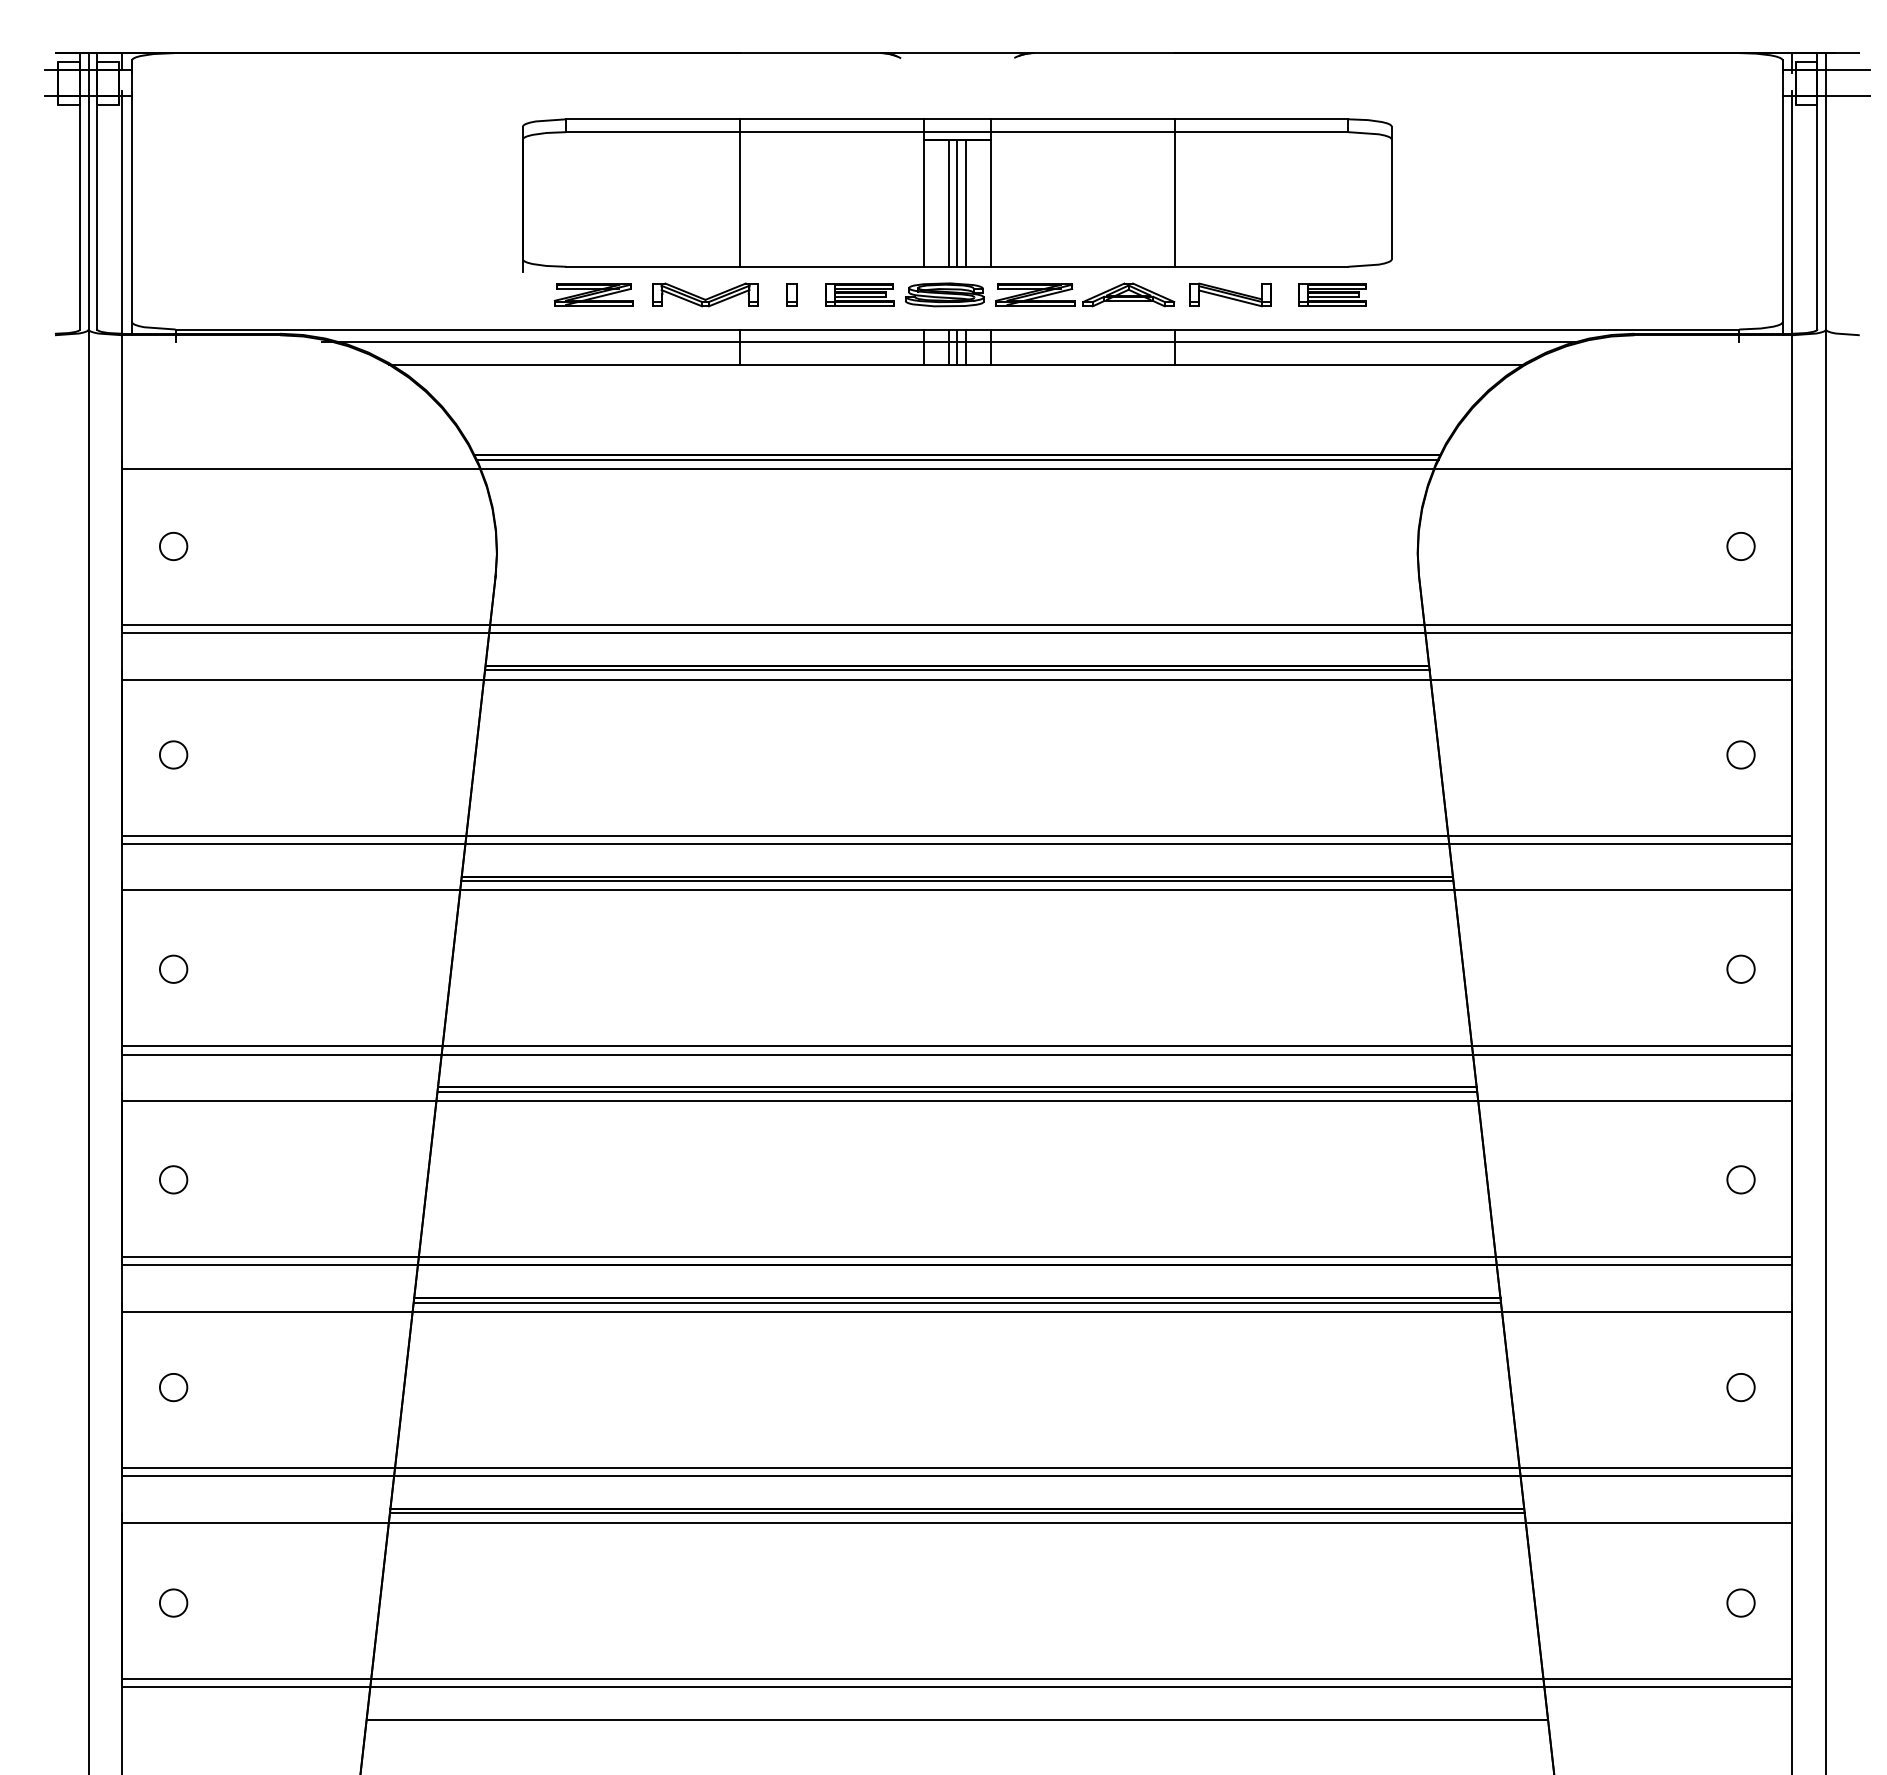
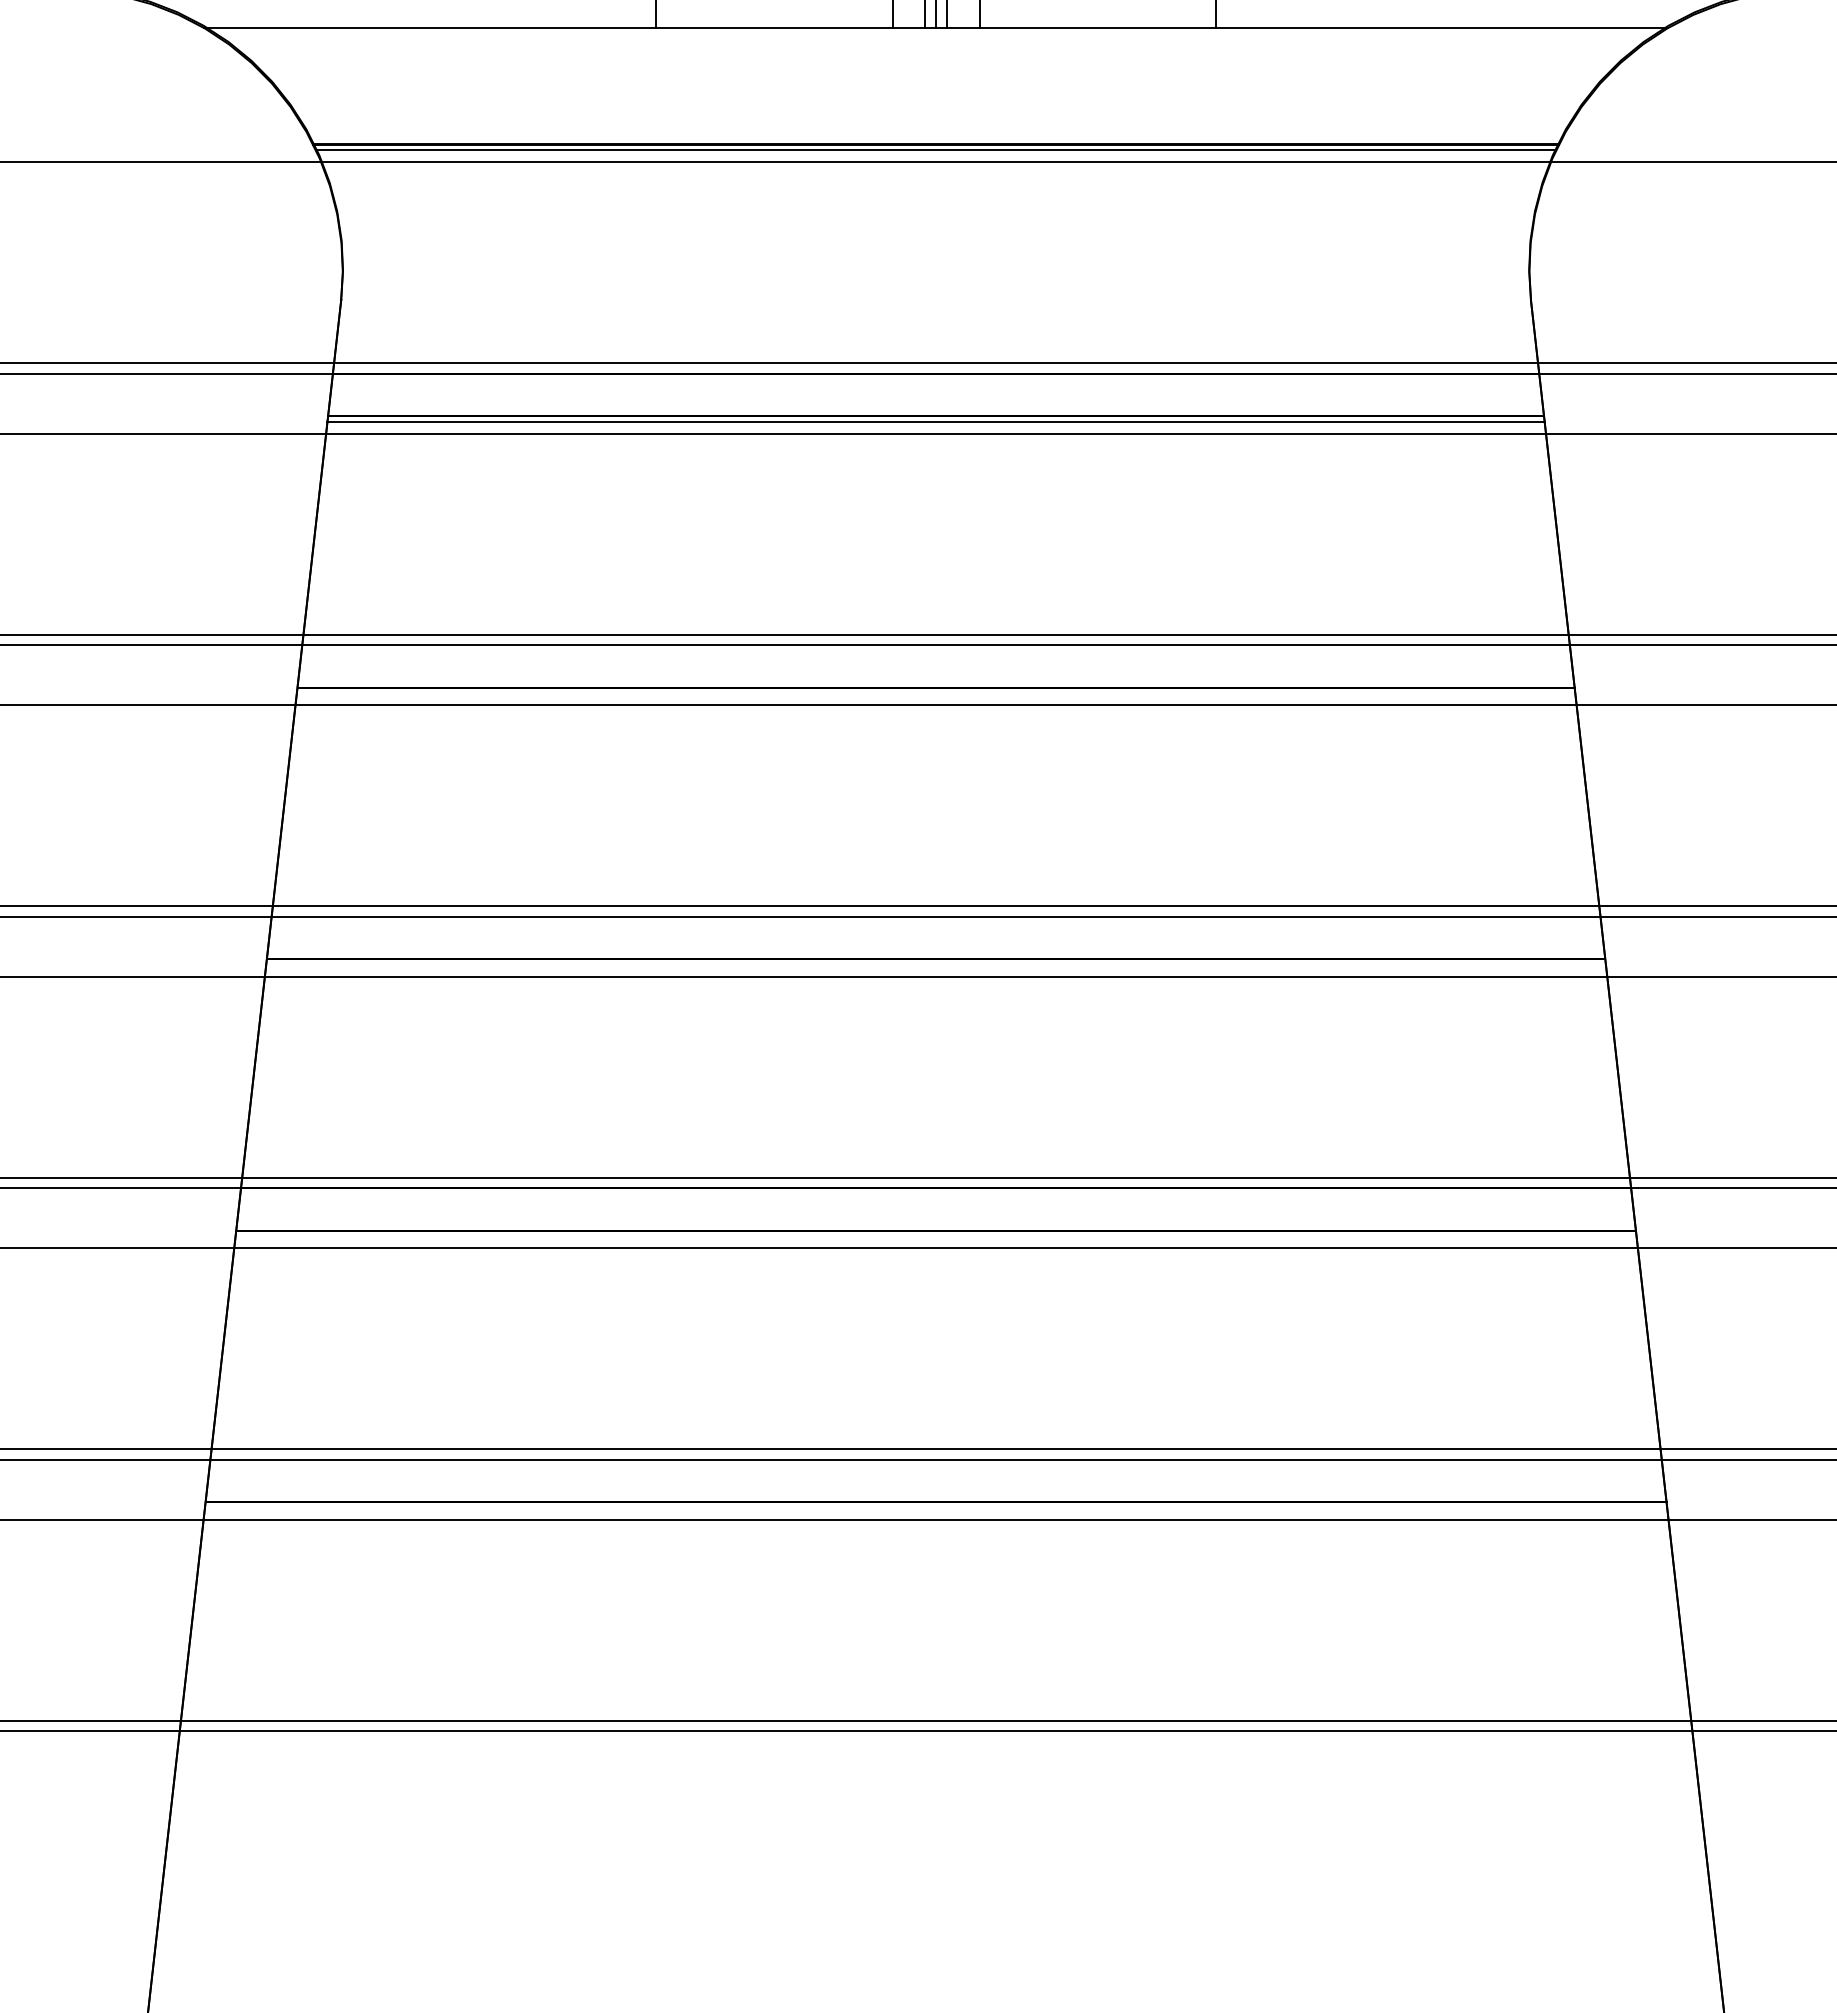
line: (957, 881) -> (936, 693), removed
line: (957, 1091) -> (936, 964), removed
line: (956, 1302) -> (934, 1236), removed
line: (956, 1513) -> (934, 1508), removed
line: (957, 1719) -> (936, 1773), removed

